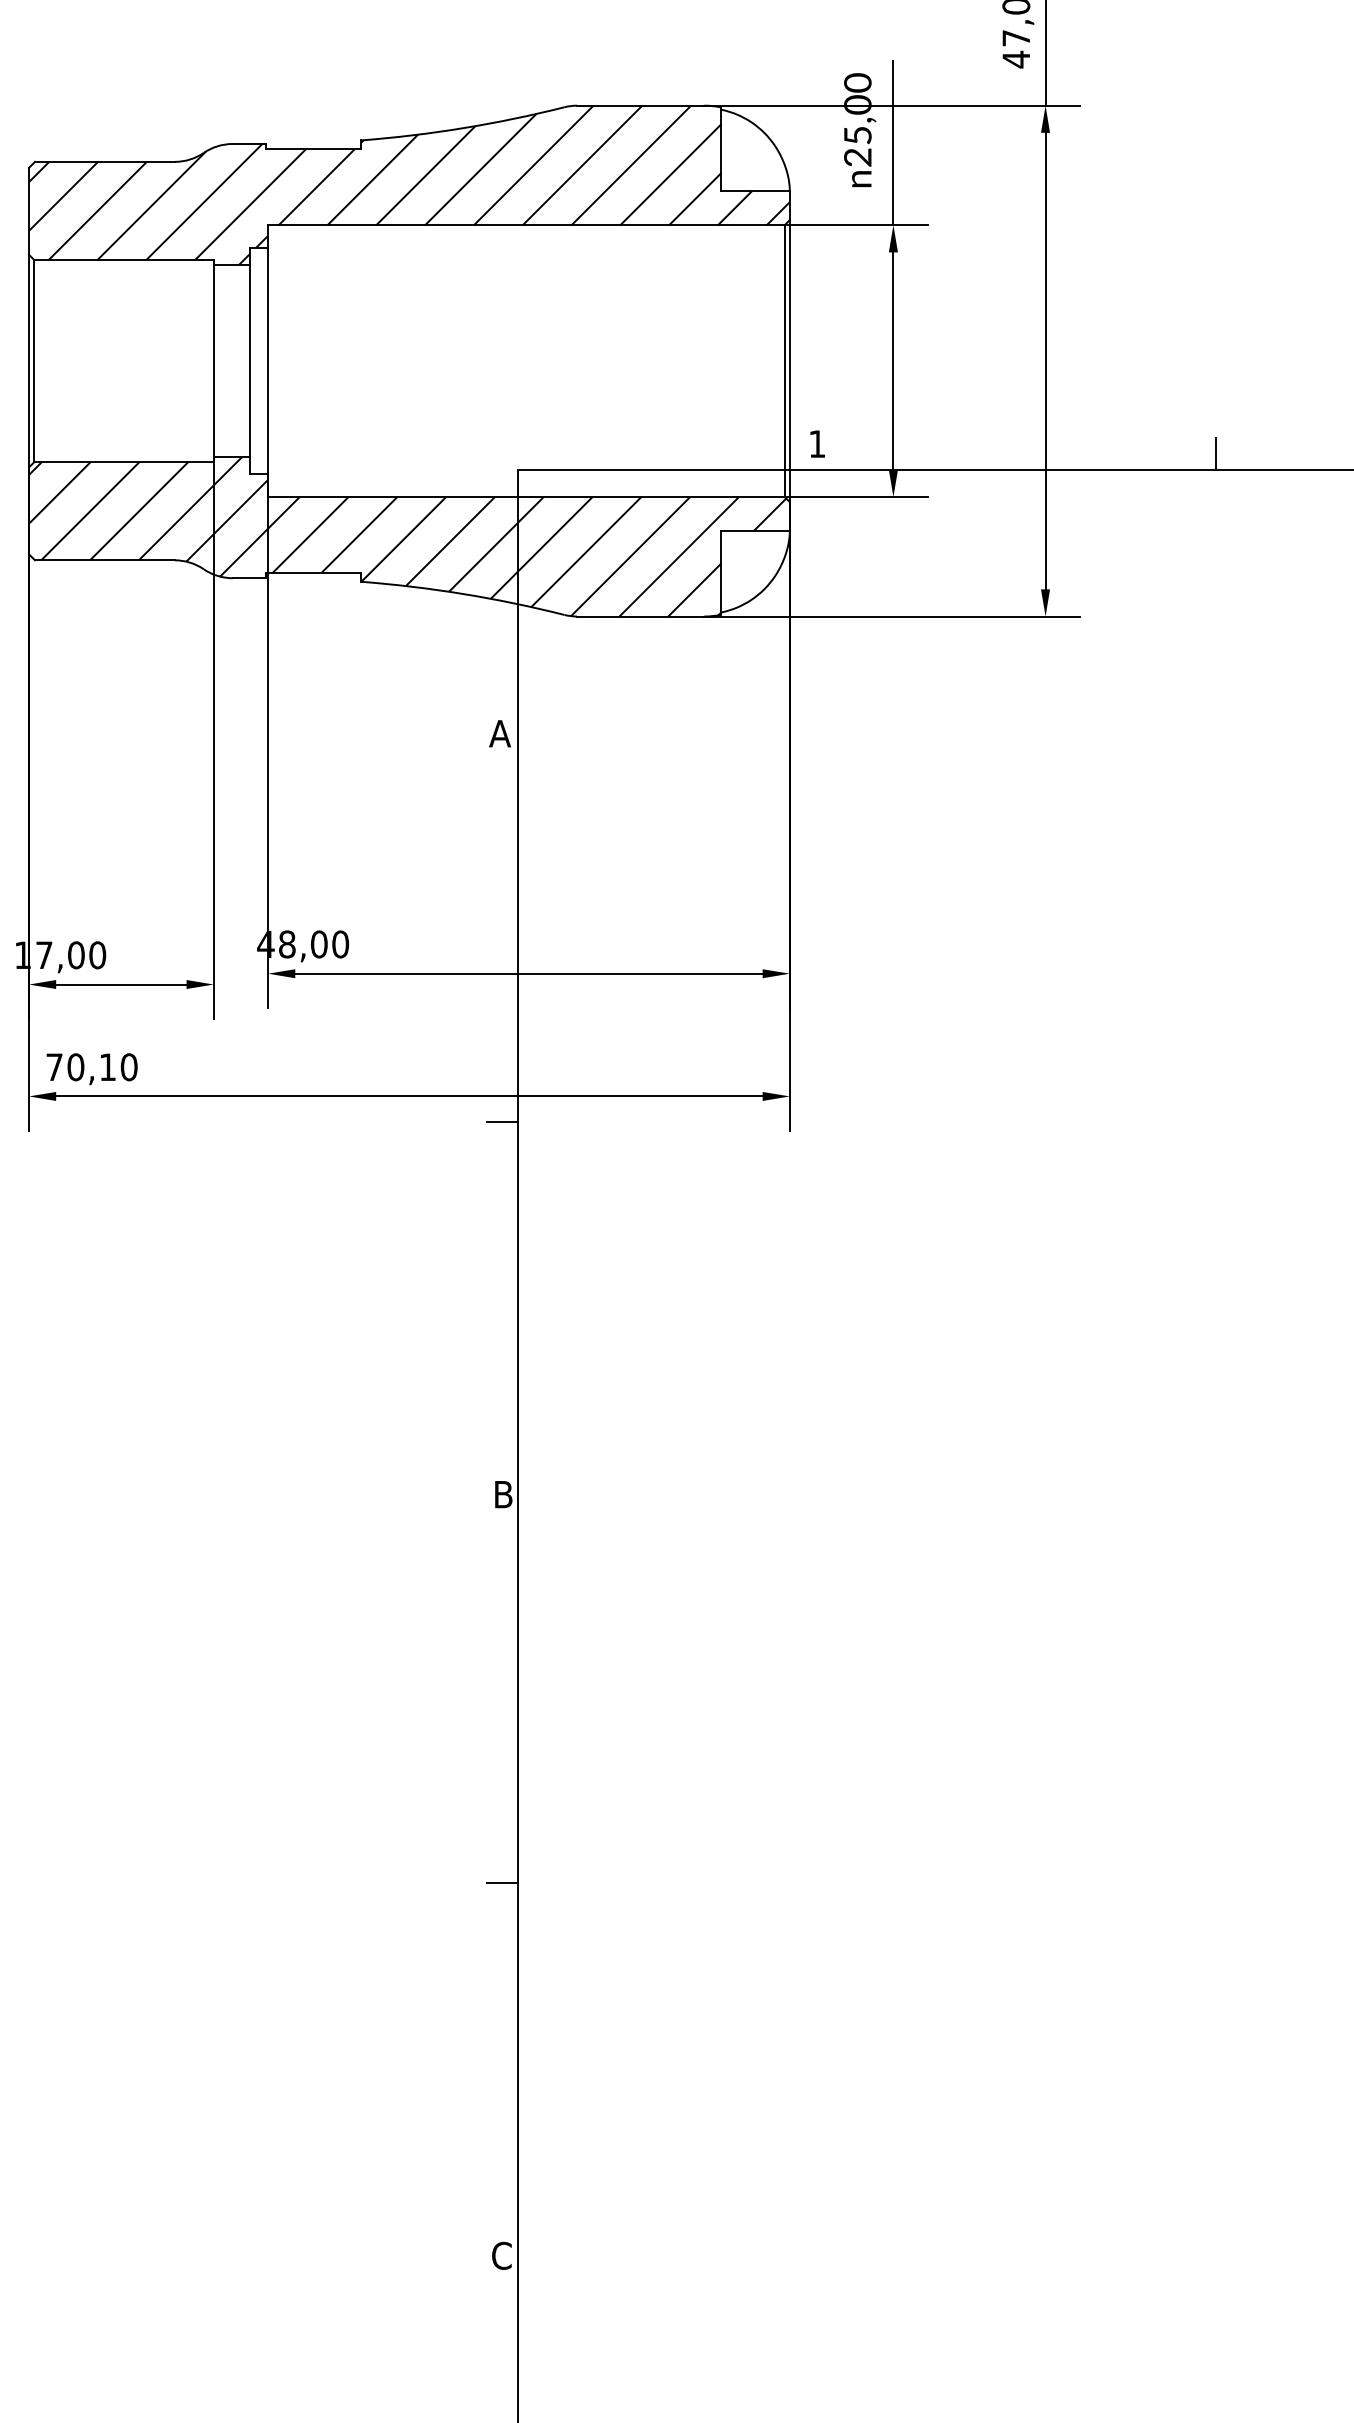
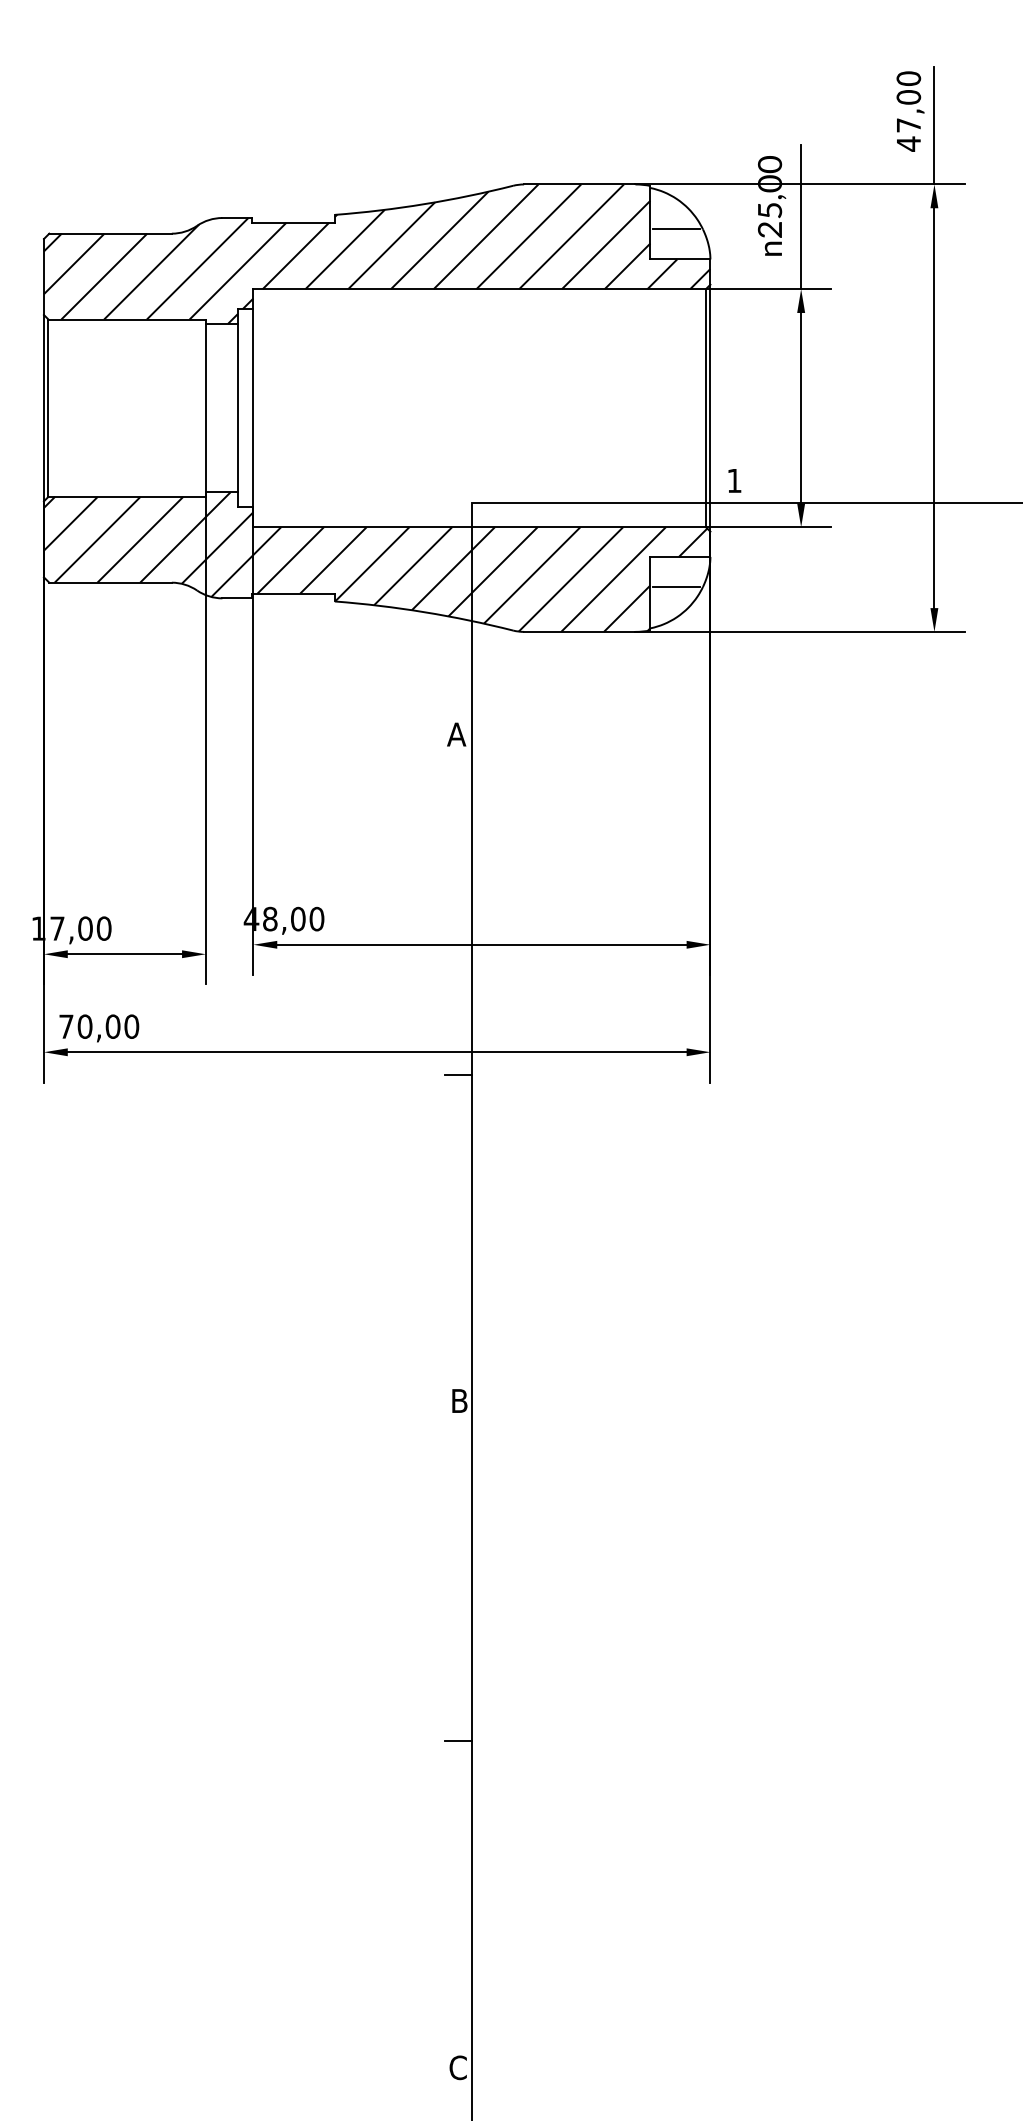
line: (751, 157) -> (676, 229), added
line: (751, 565) -> (676, 587), added
text: (107, 1067) -> (112, 1026), 70,10 -> 70,00

